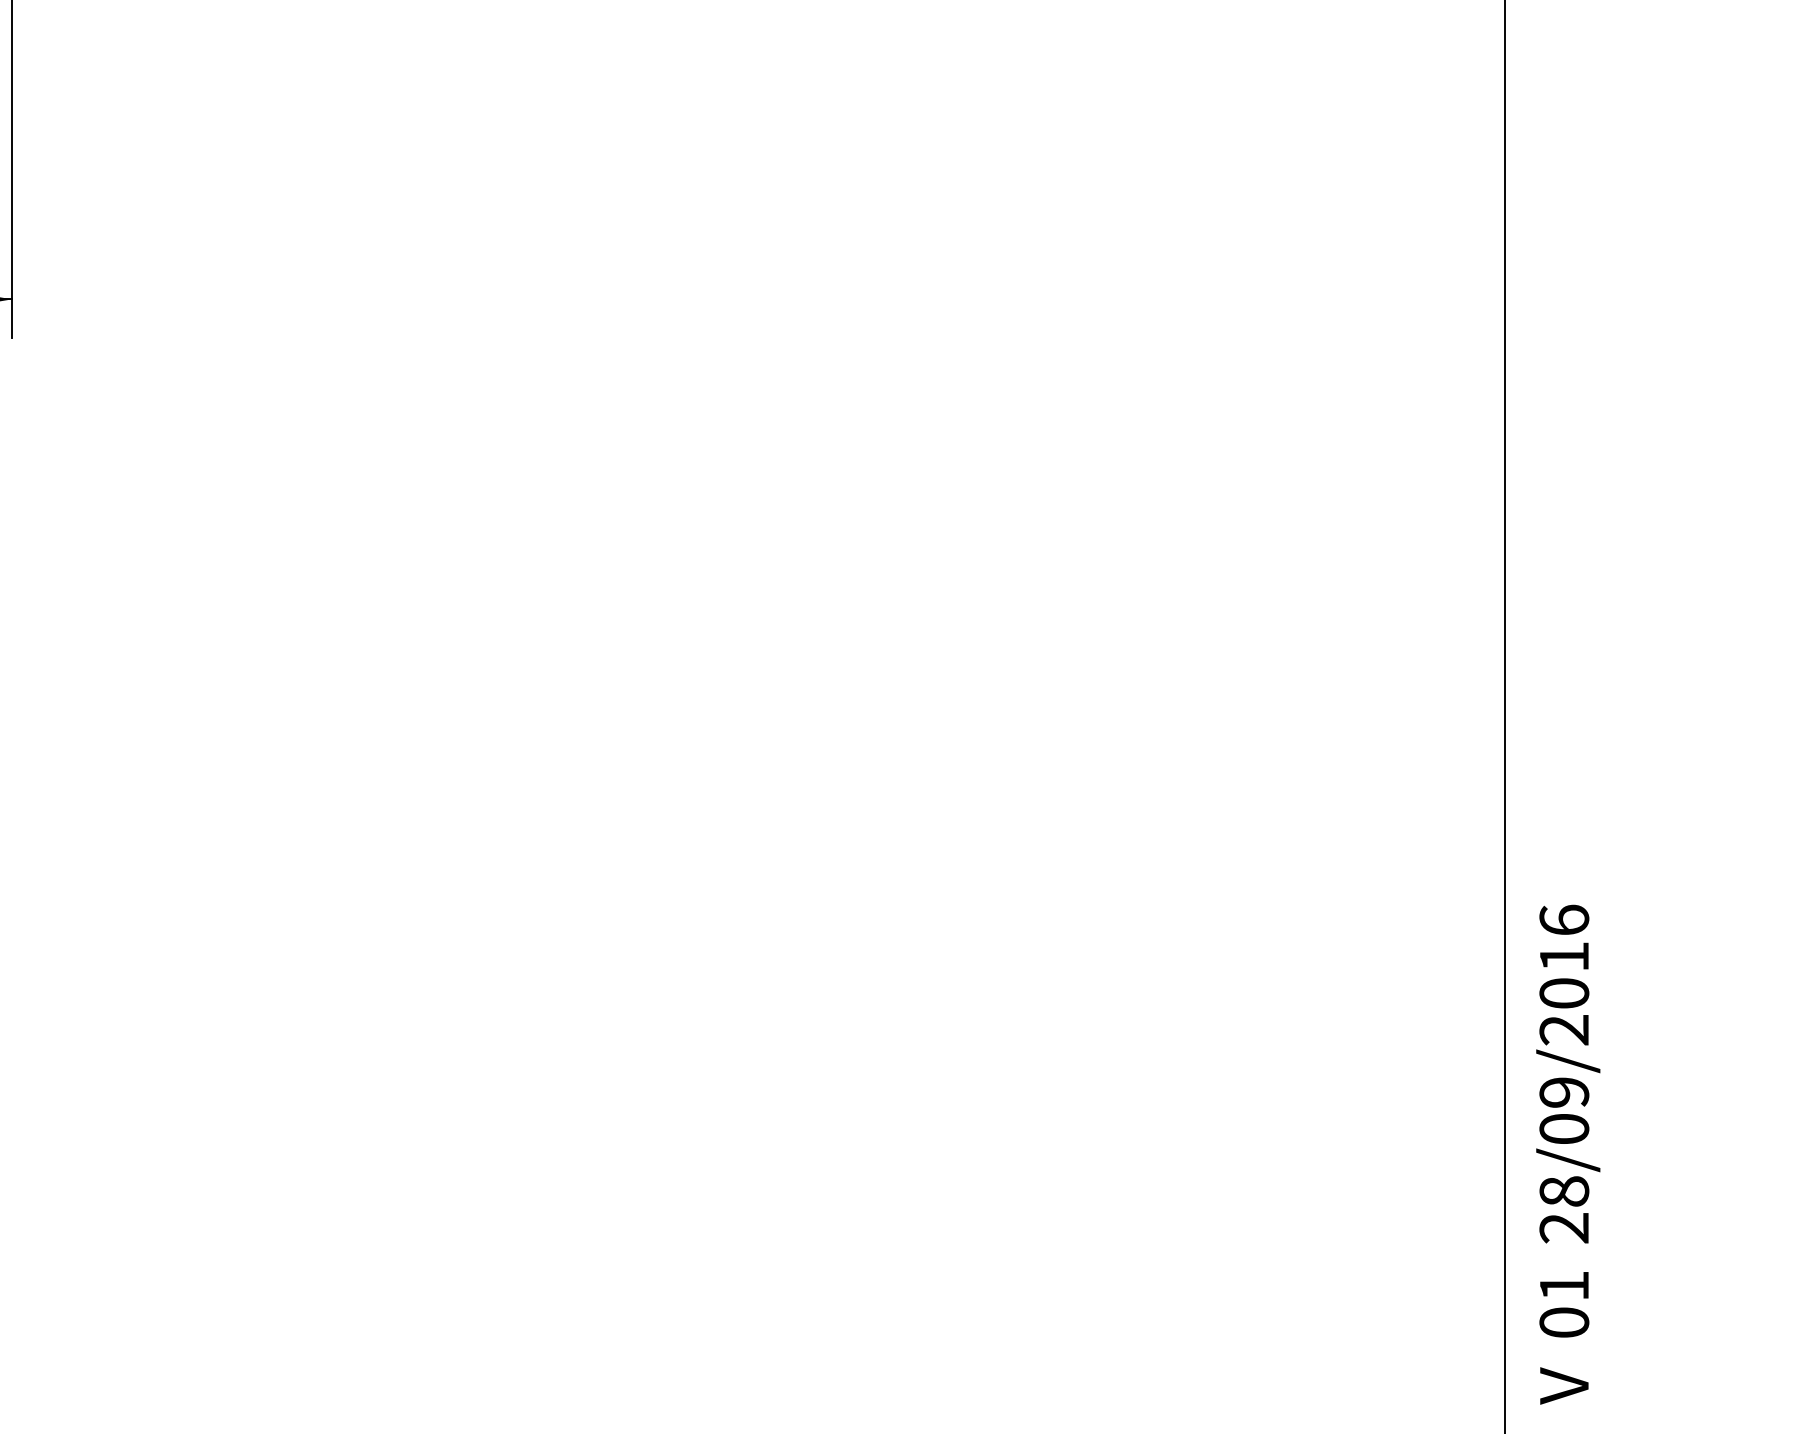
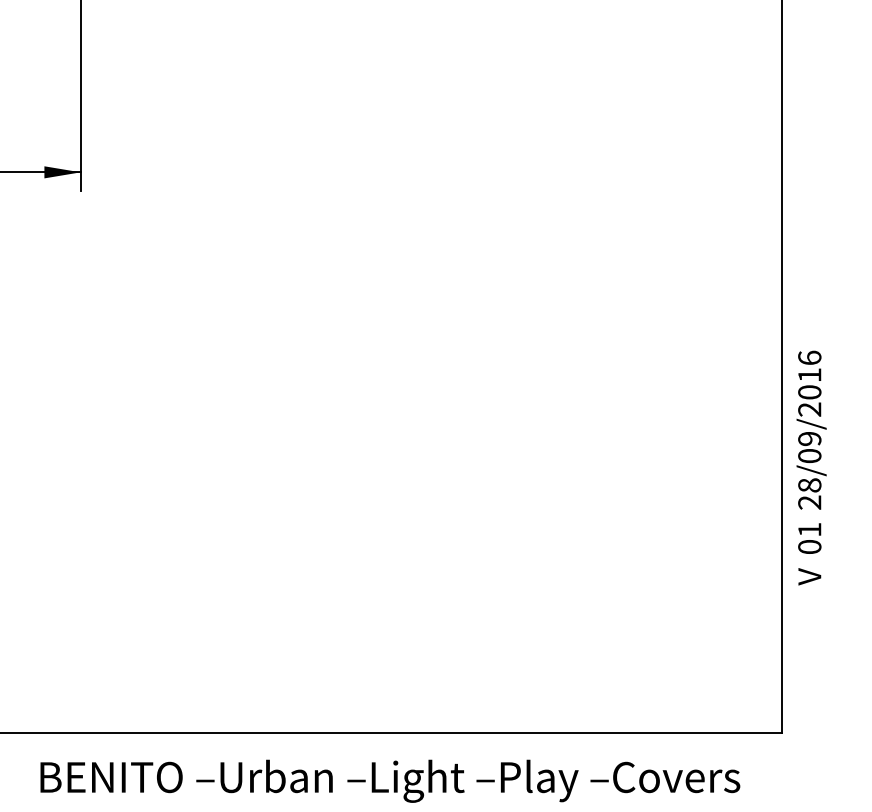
text: (1567, 1153) -> (811, 467), moved

